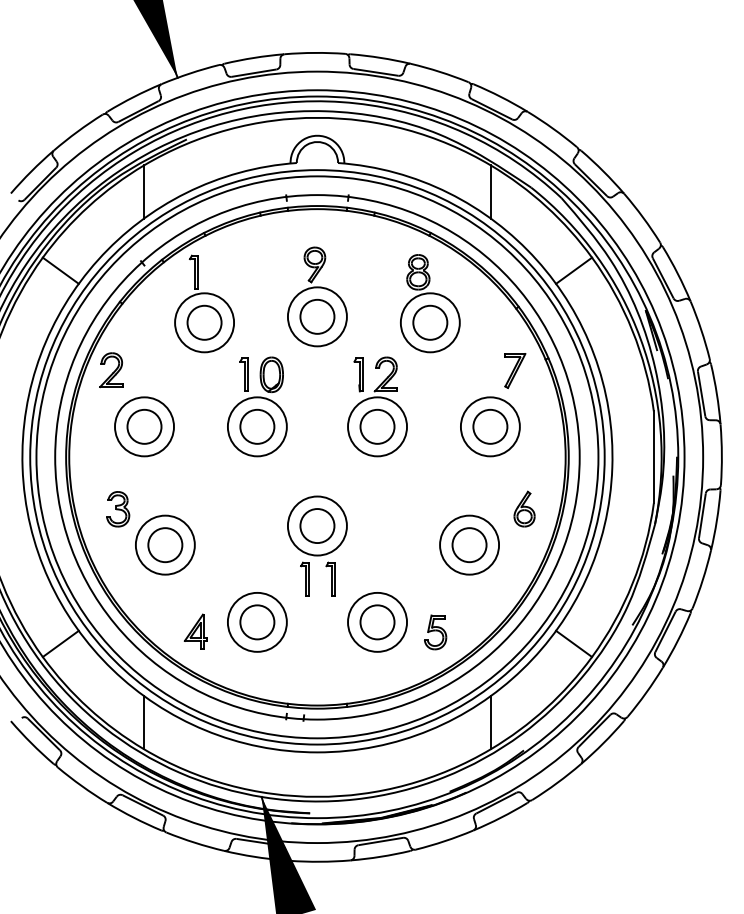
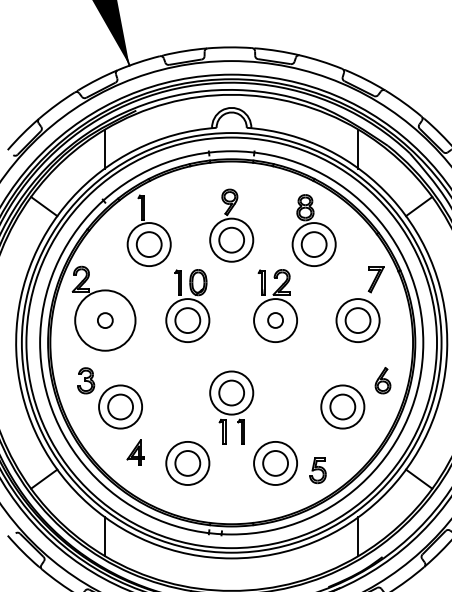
circle: (144, 426) -> (105, 320), size x0.6
circle: (144, 426) -> (105, 320), size x1.4
circle: (377, 426) -> (275, 320), size x0.6
part: (195, 631) -> (135, 452), moved

